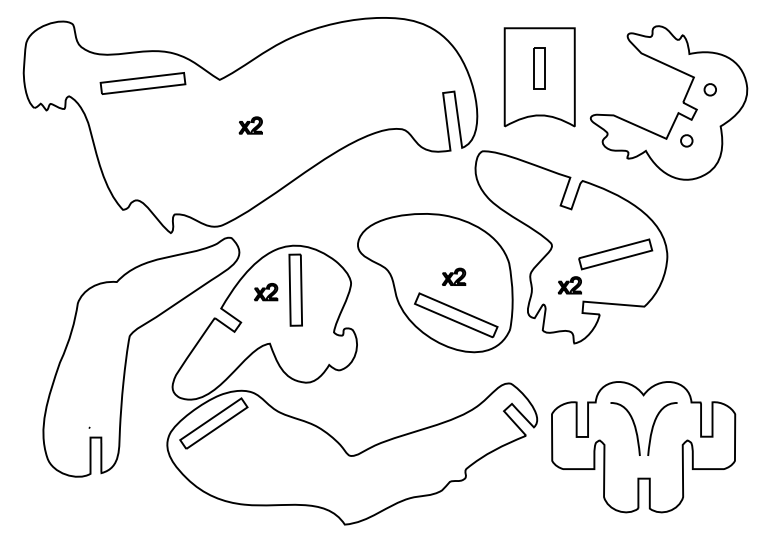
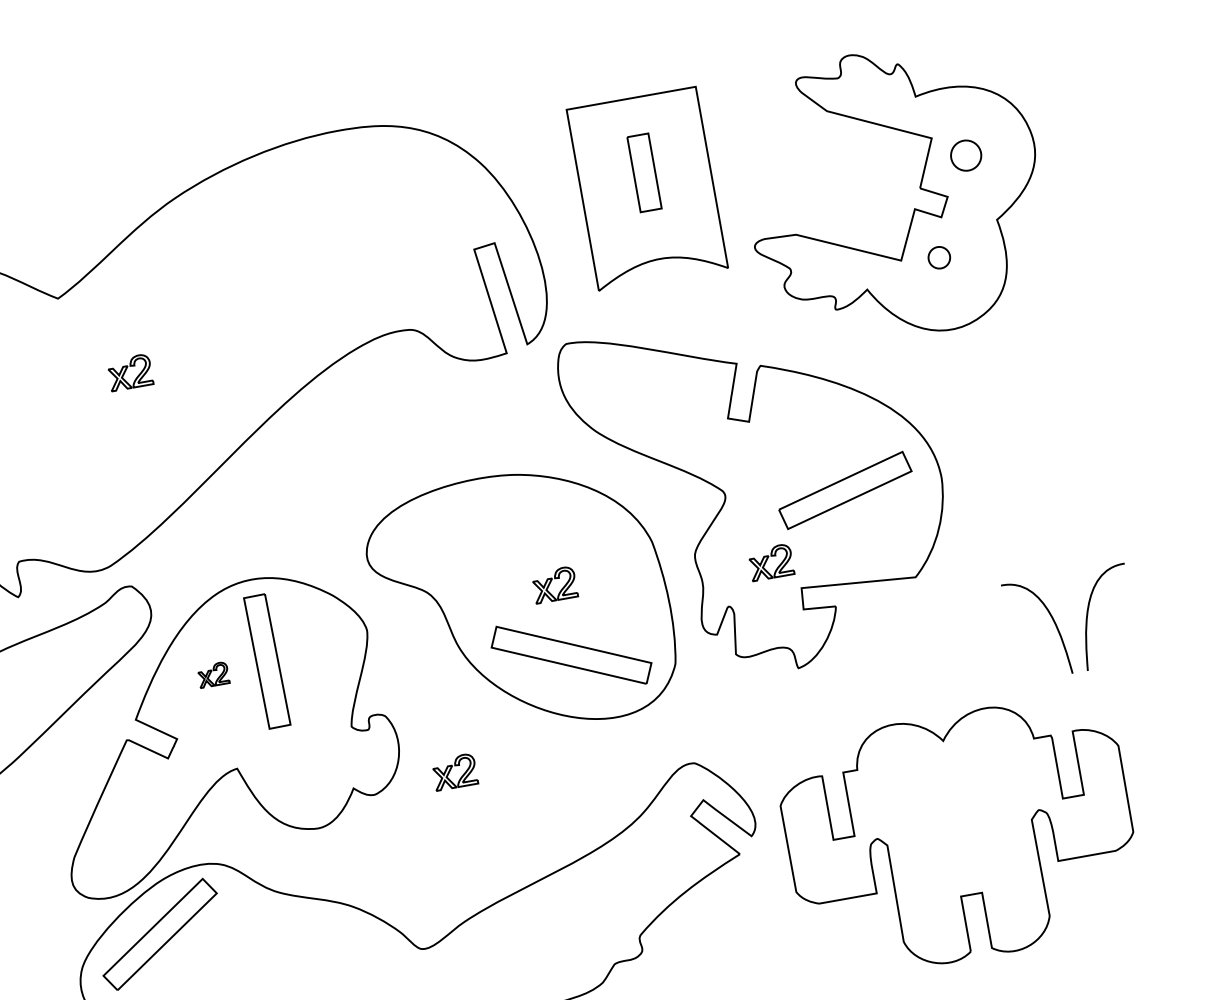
part: (709, 89) -> (964, 155), size x1.4
part: (266, 292) -> (214, 675), size x0.7
part: (384, 365) -> (455, 771), added
part: (637, 431) -> (1060, 629), moved

